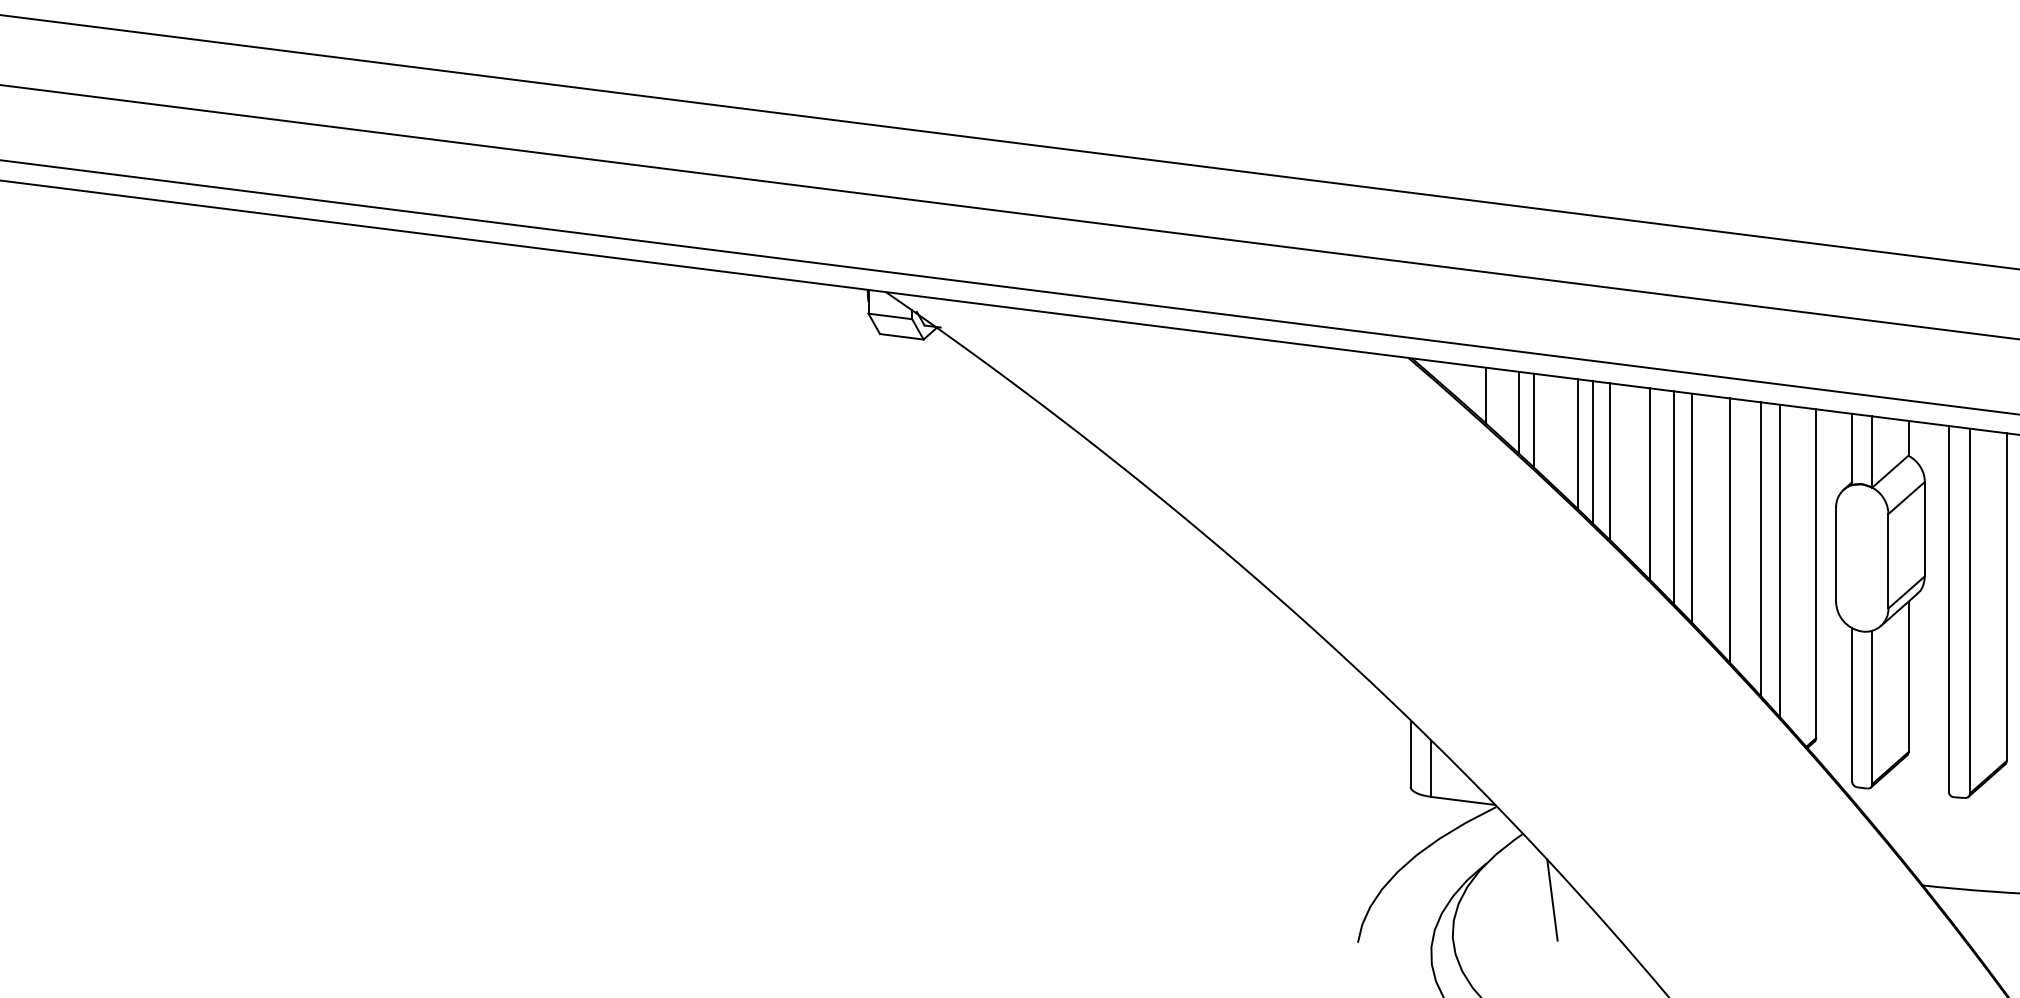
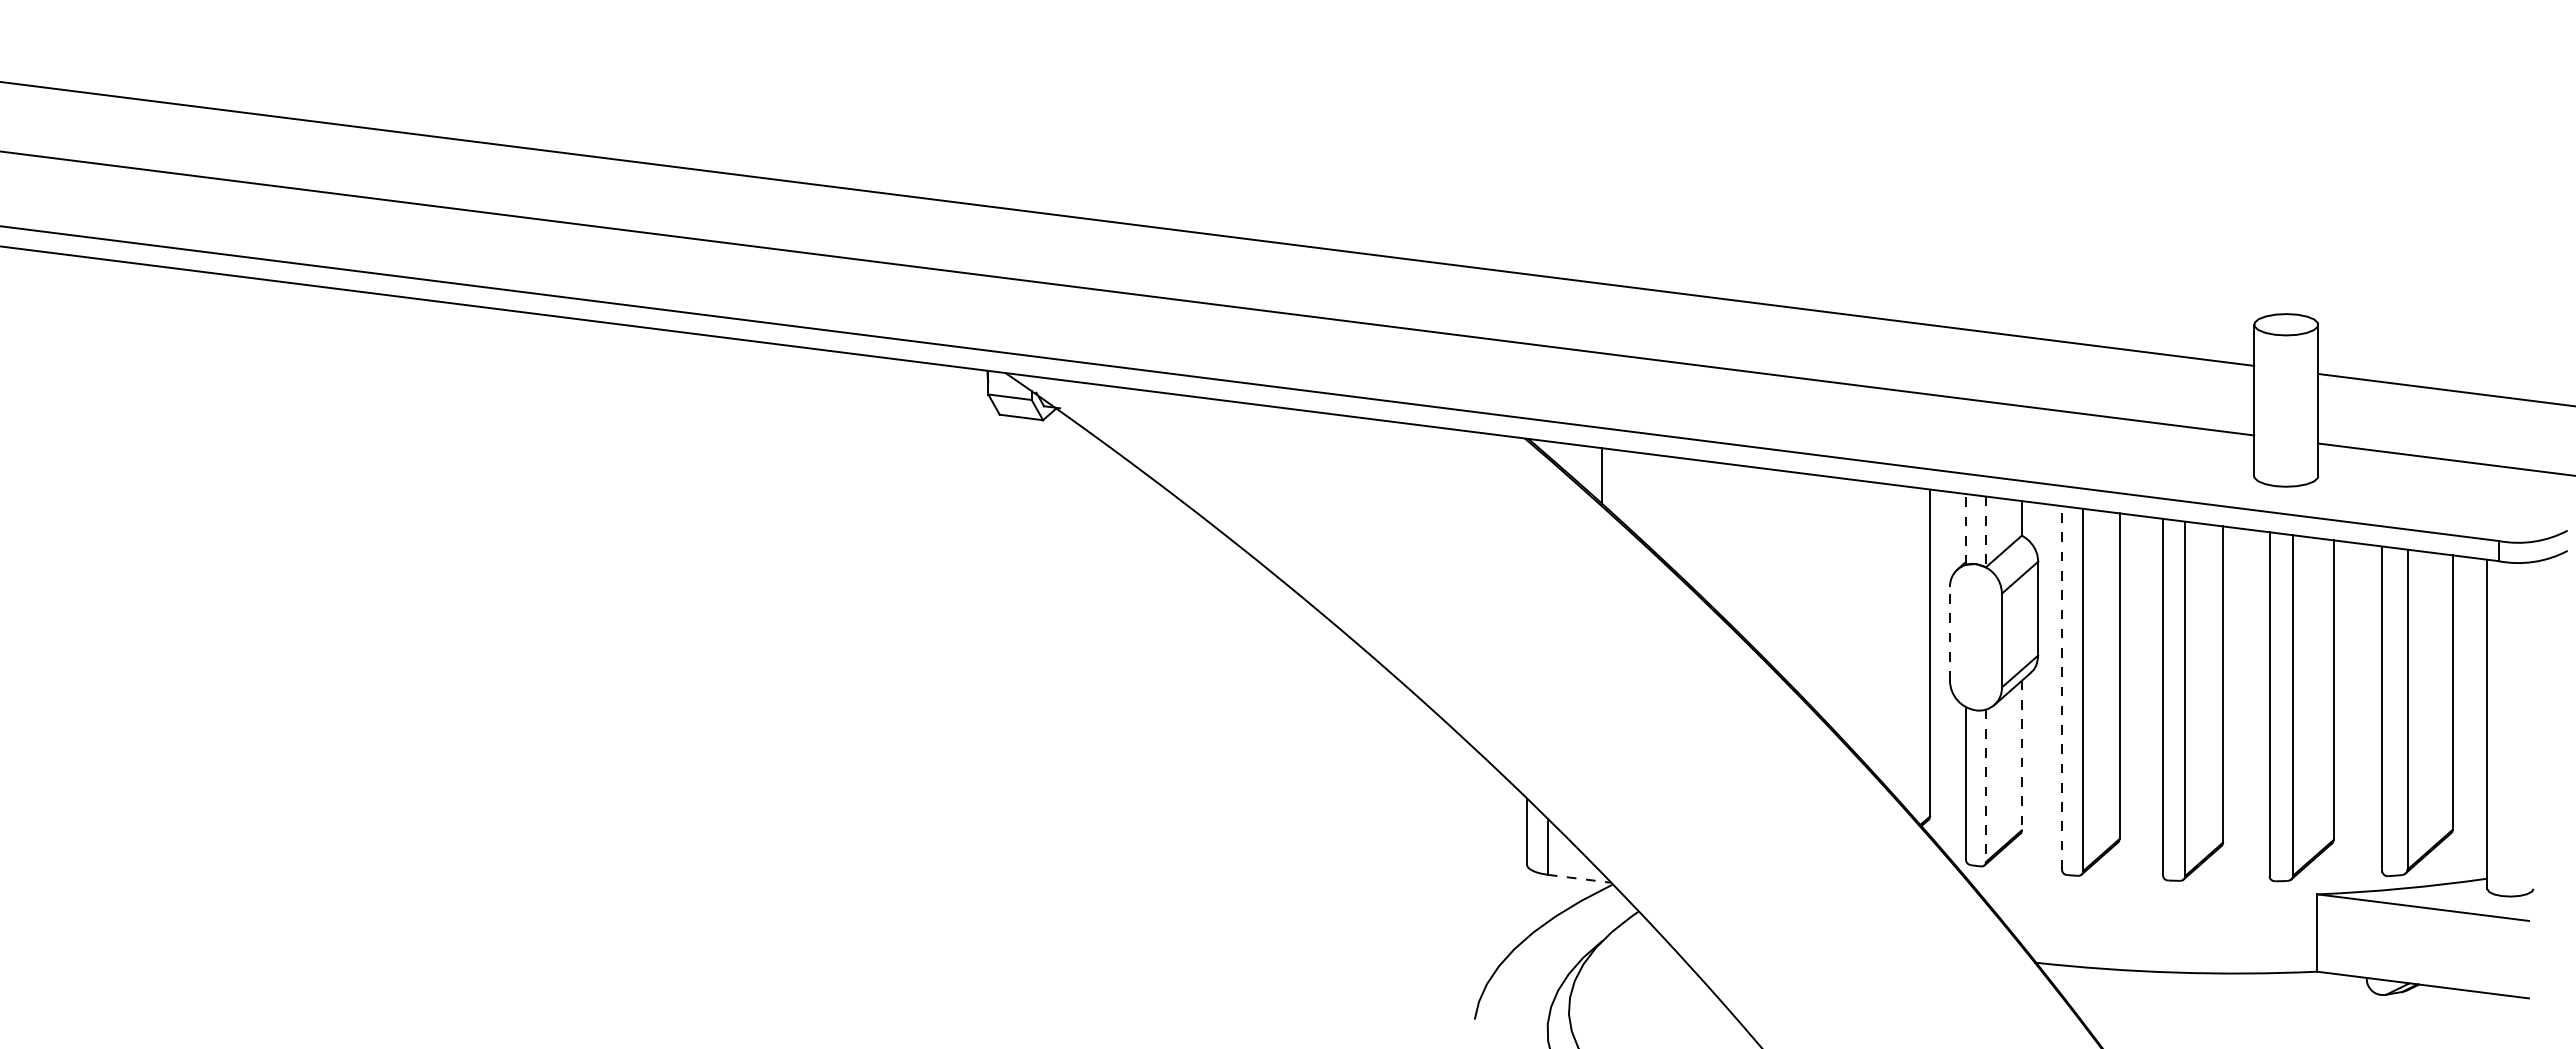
line: (1518, 412) -> (1634, 492), removed
line: (1533, 420) -> (1649, 500), removed
line: (1578, 444) -> (1693, 524), removed
line: (1851, 448) -> (1965, 528), solid -> dashed
line: (1593, 452) -> (1708, 532), removed
line: (1871, 452) -> (1985, 532), solid -> dashed
line: (1609, 461) -> (1724, 541), removed
line: (1649, 483) -> (1764, 563), removed
line: (1673, 497) -> (1788, 577), removed
line: (1691, 507) -> (1806, 587), removed
line: (1729, 530) -> (1844, 609), removed
line: (1760, 549) -> (1874, 628), removed
line: (1835, 554) -> (1949, 633), solid -> dashed
line: (1779, 560) -> (1893, 639), removed
line: (1948, 608) -> (2061, 687), solid -> dashed
line: (1908, 676) -> (2021, 755), solid -> dashed
line: (1871, 708) -> (1985, 786), solid -> dashed
line: (1463, 800) -> (1579, 878), solid -> dashed
line: (1551, 900) -> (1667, 977), removed

